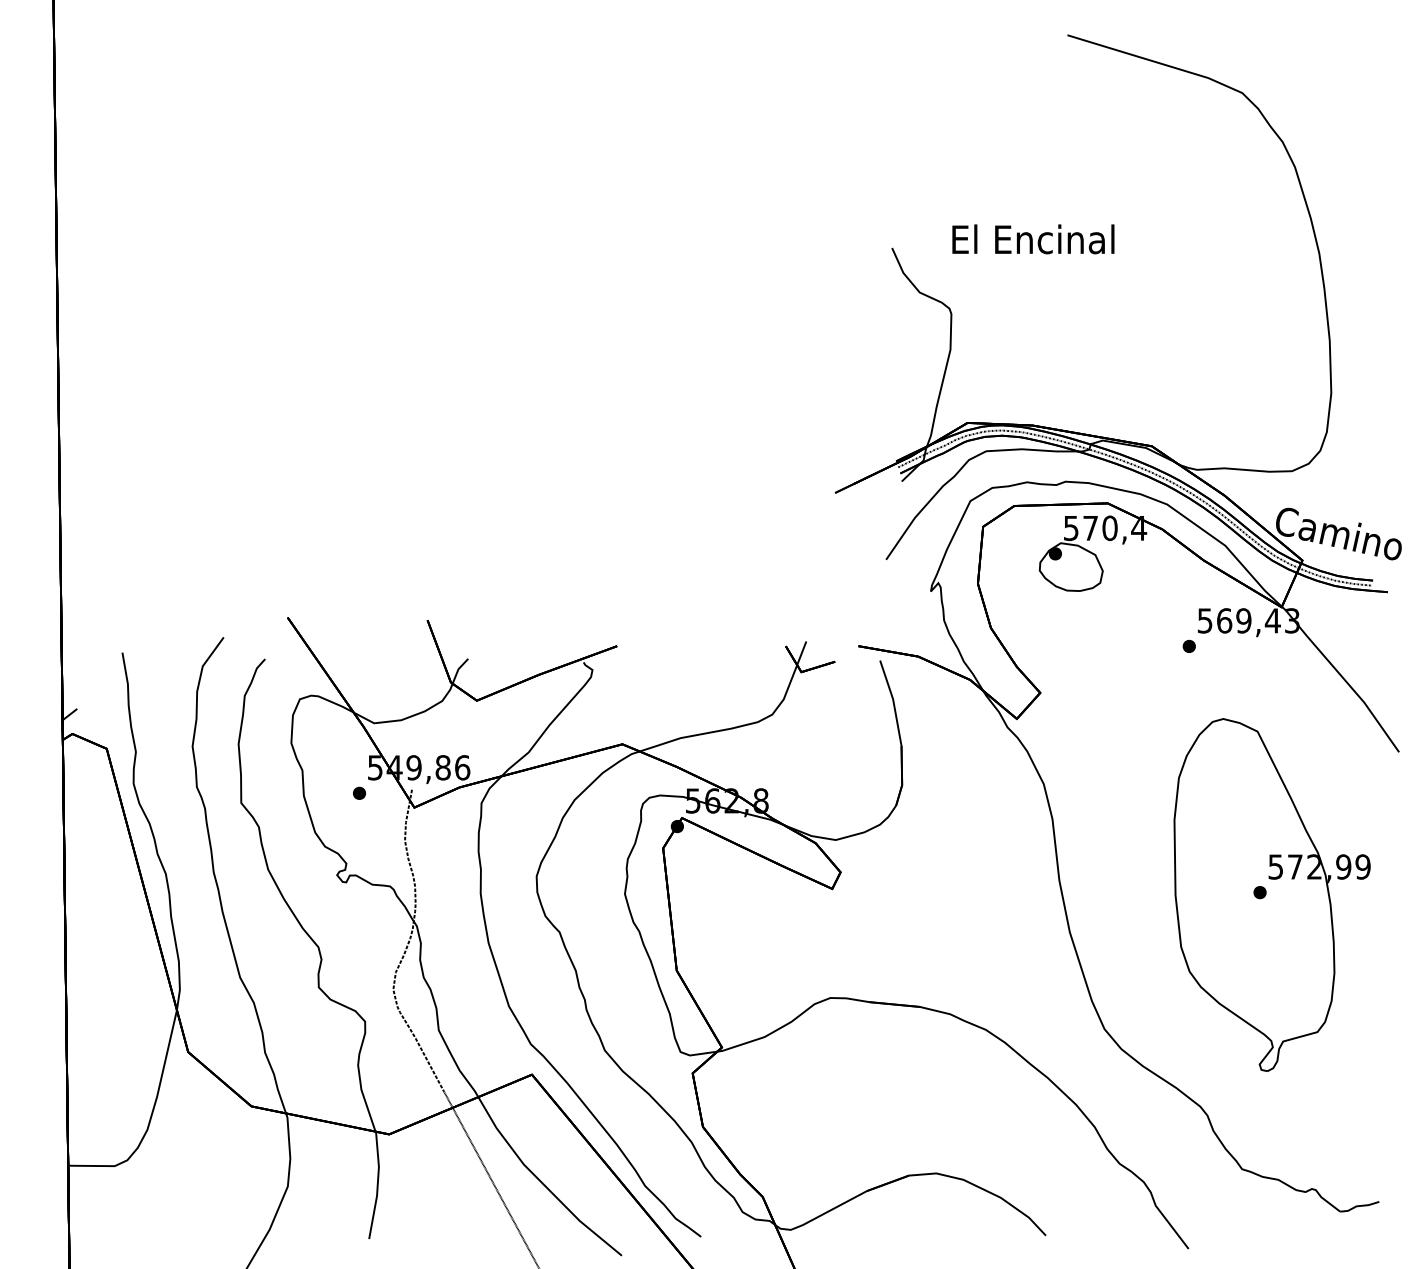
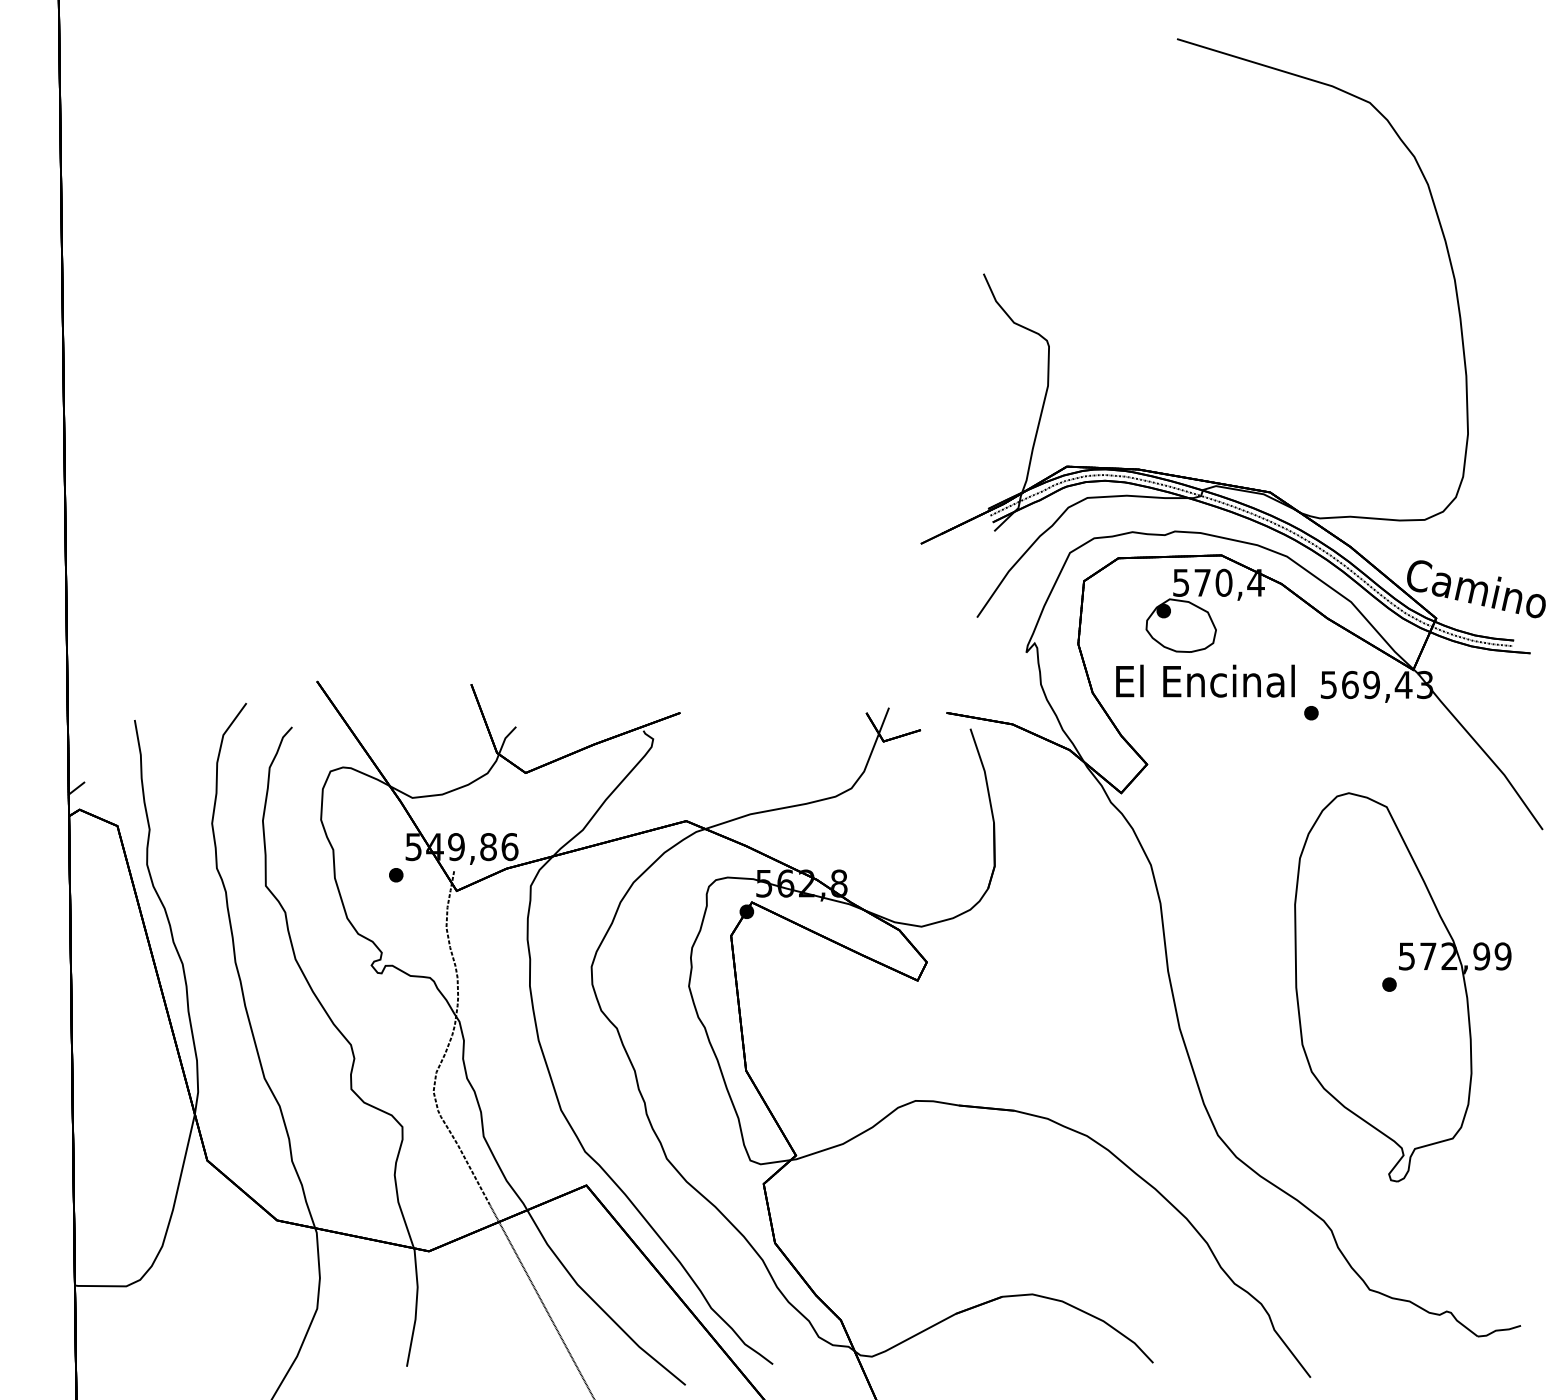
text: (1033, 238) -> (1205, 680), moved

